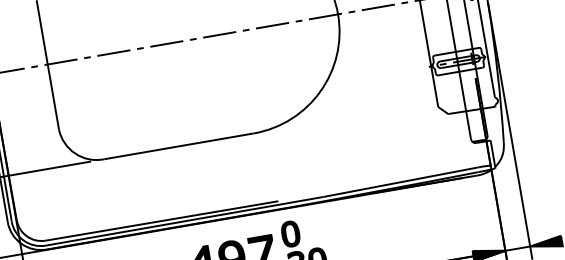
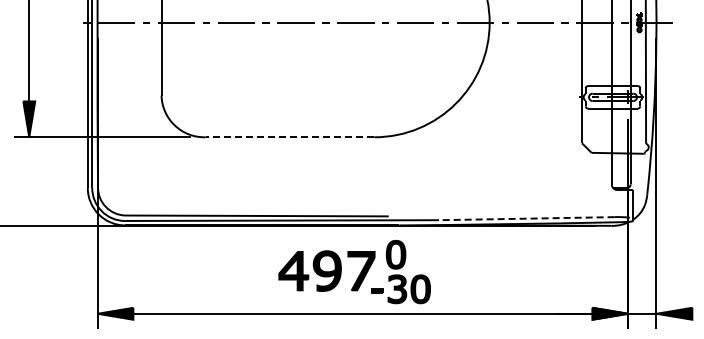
line: (178, 146) -> (289, 137), solid -> dashed
line: (400, 182) -> (526, 218), solid -> dashed

